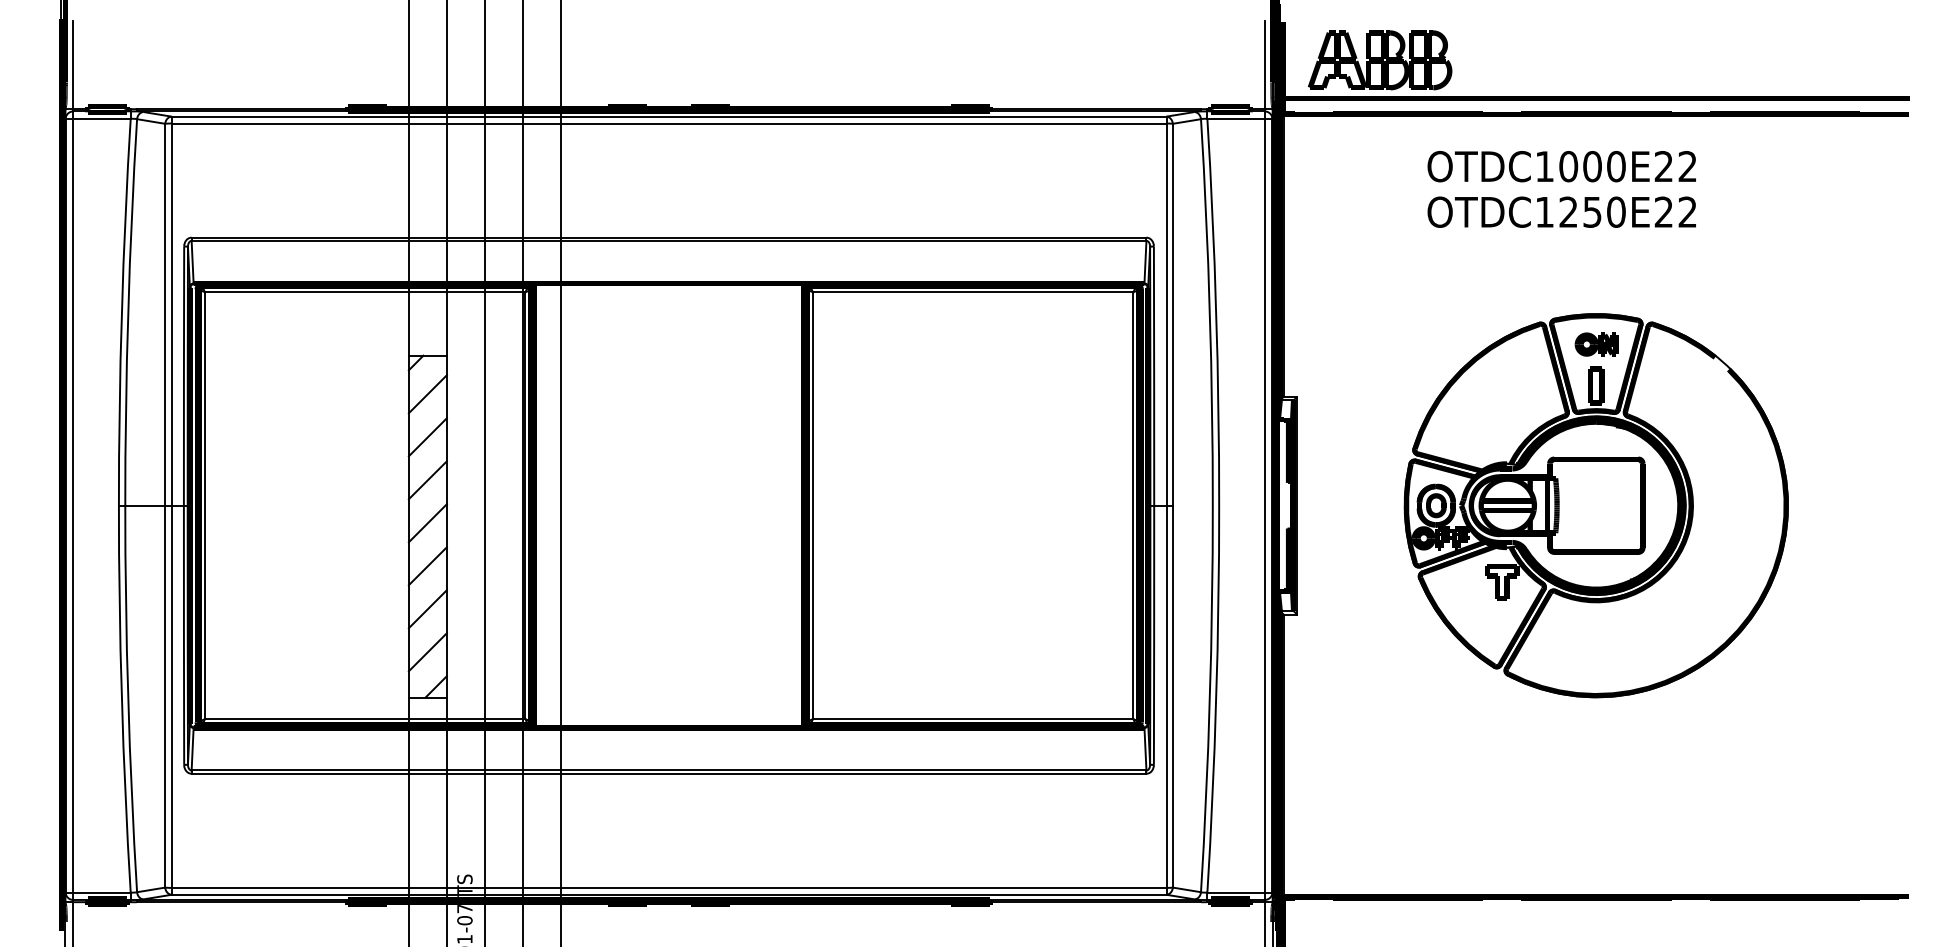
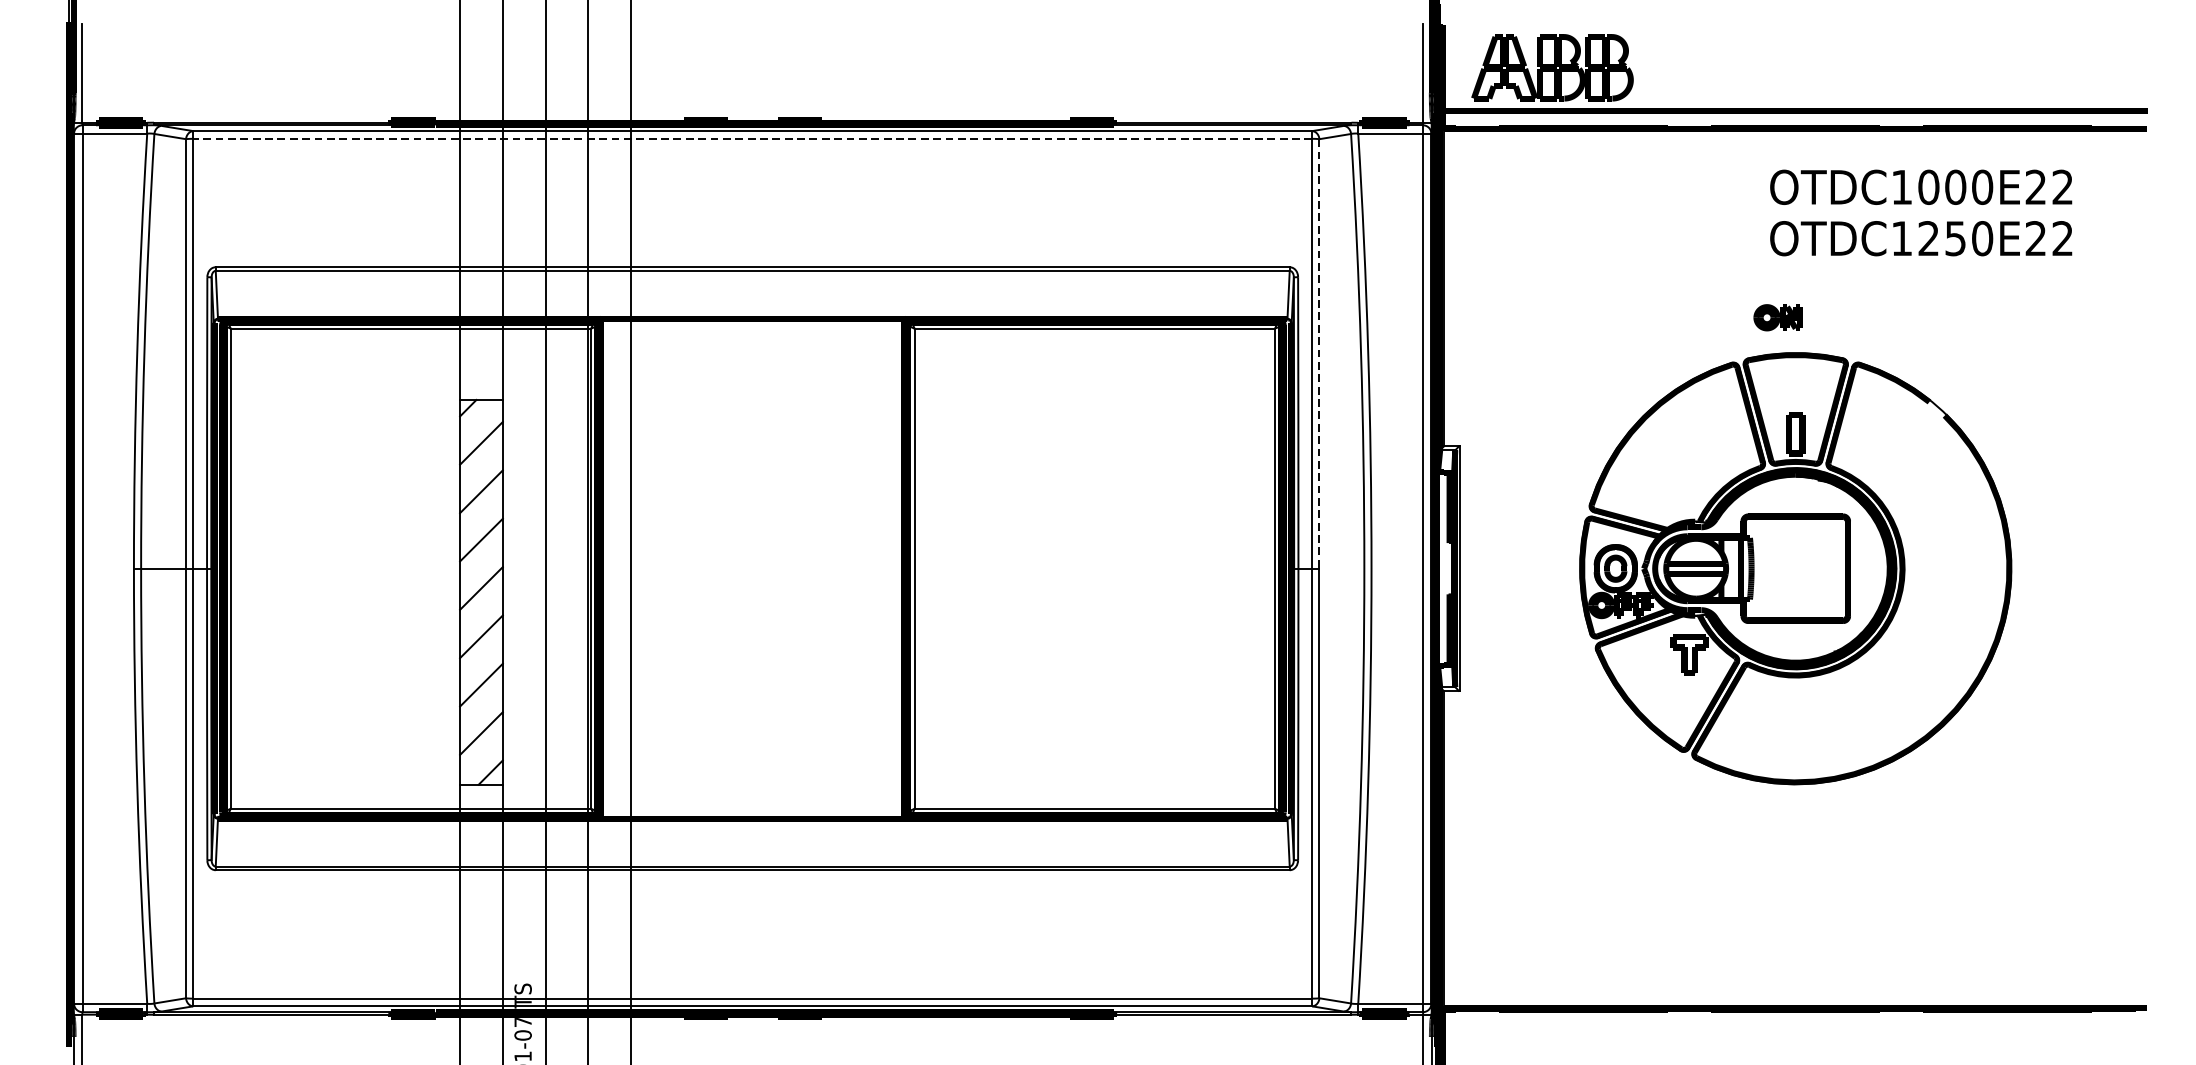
line: (668, 123) -> (752, 138), solid -> dashed
text: (1561, 189) -> (1920, 213), moved
line: (1172, 314) -> (1319, 353), solid -> dashed
part: (1596, 344) -> (1777, 317), moved

